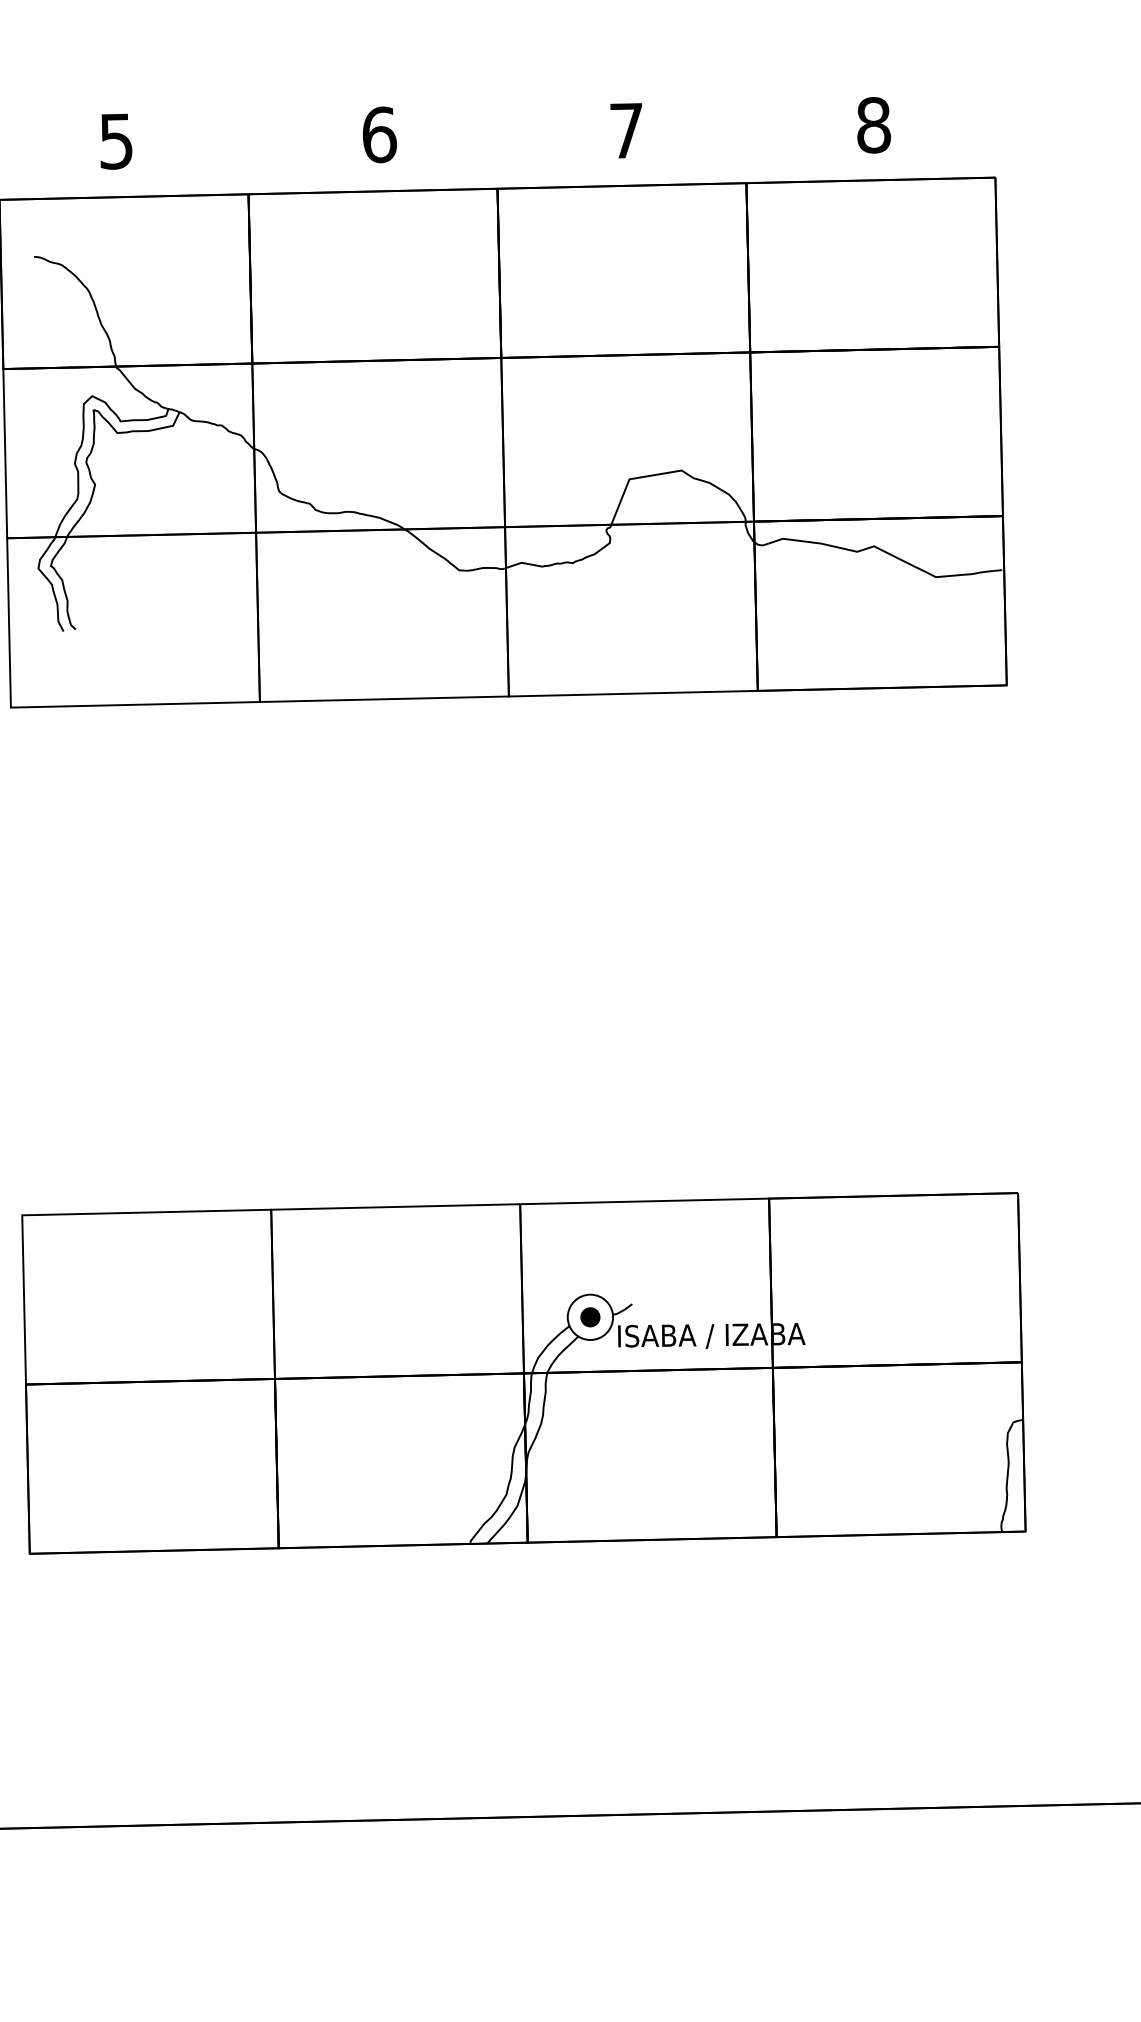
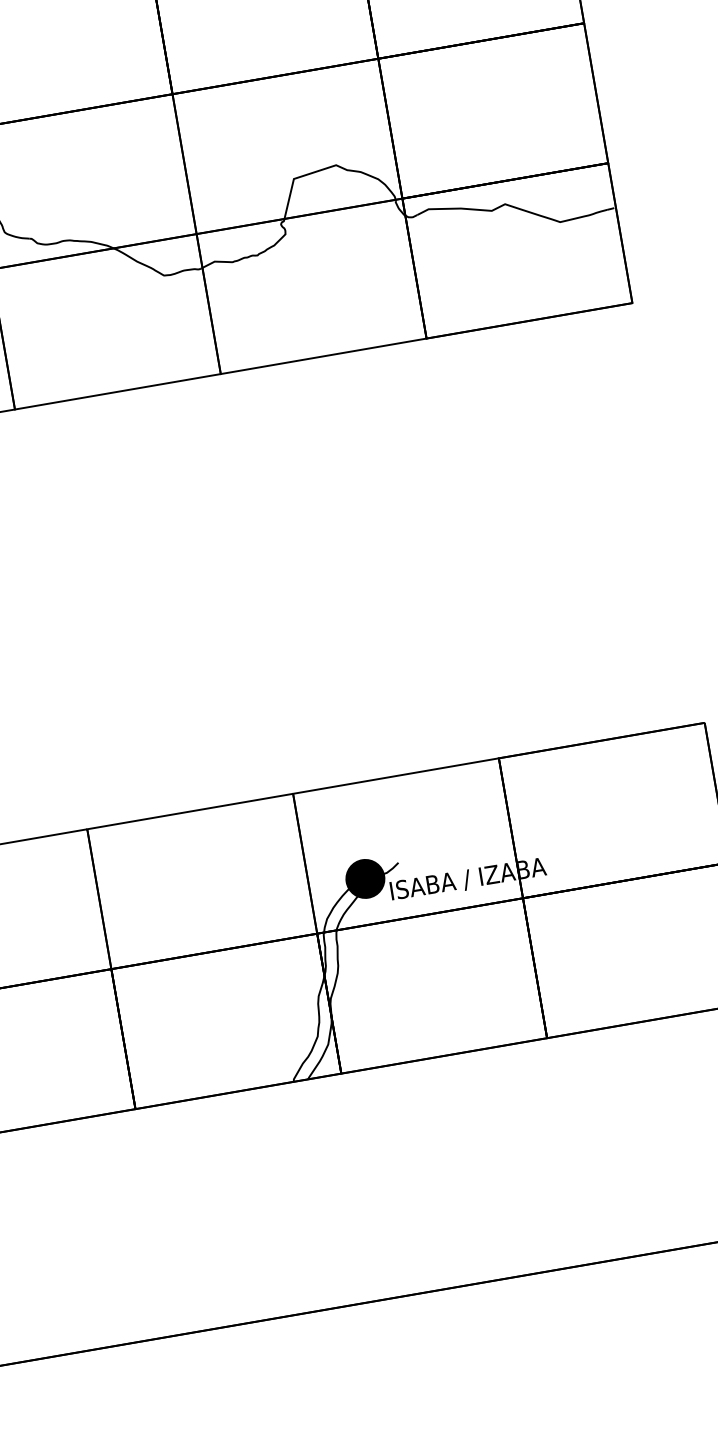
fill: (590, 1317) -> (365, 879), added
fill: (590, 1317) -> (365, 879), added

